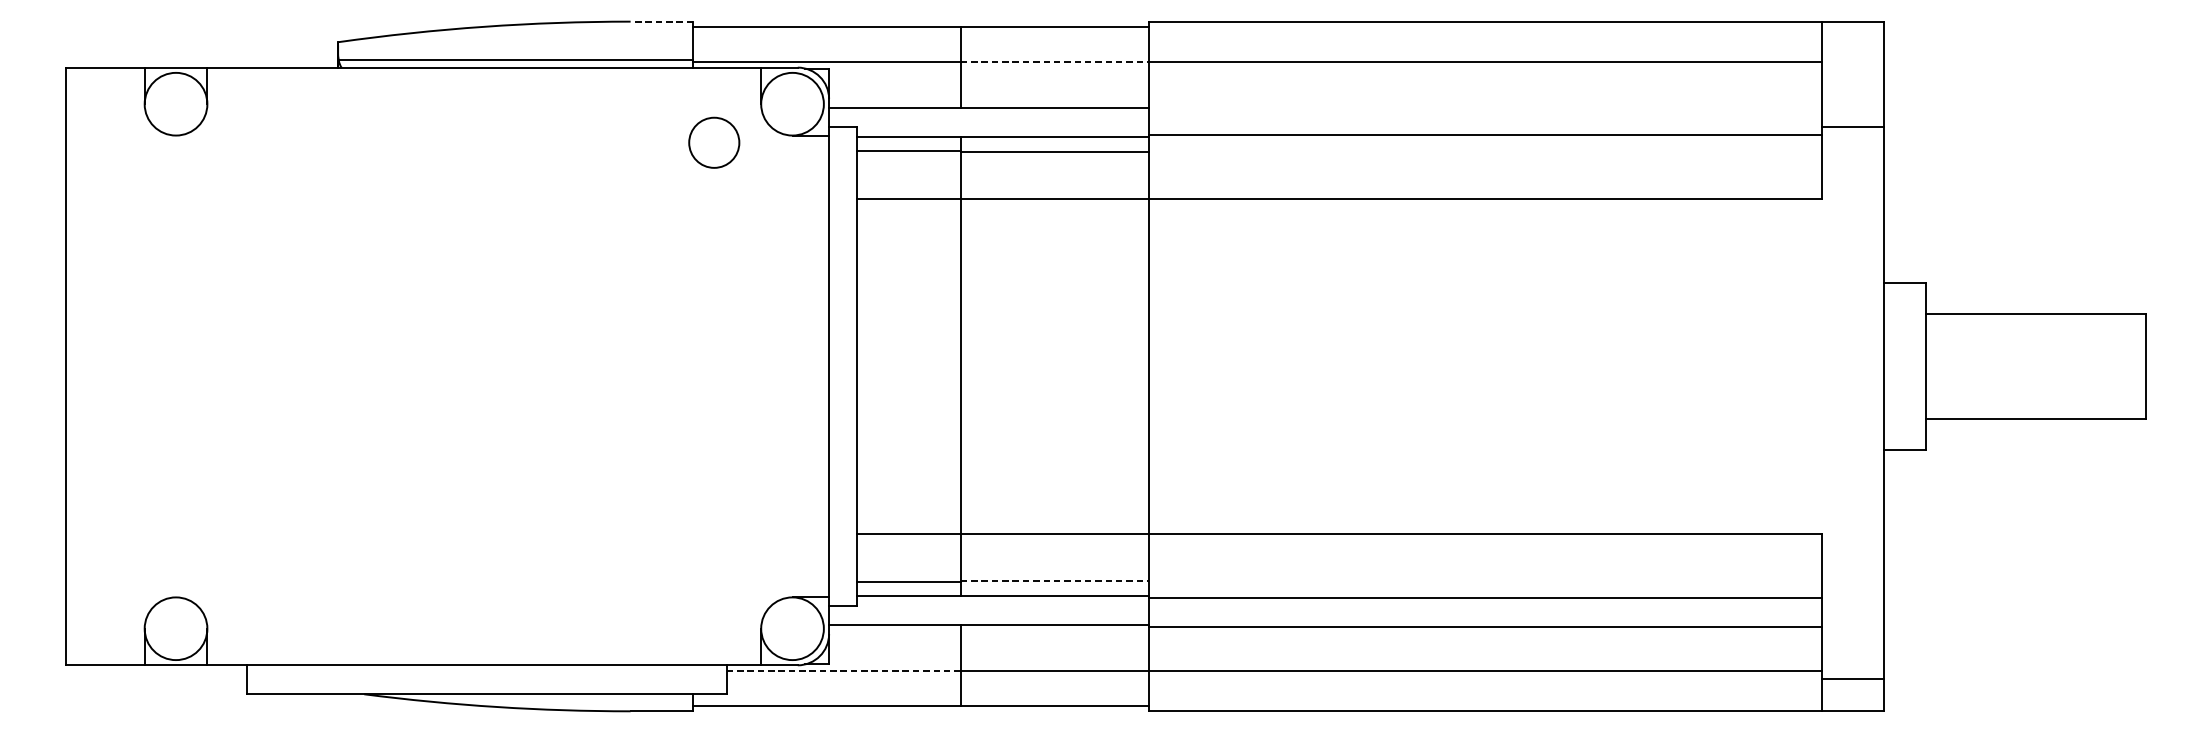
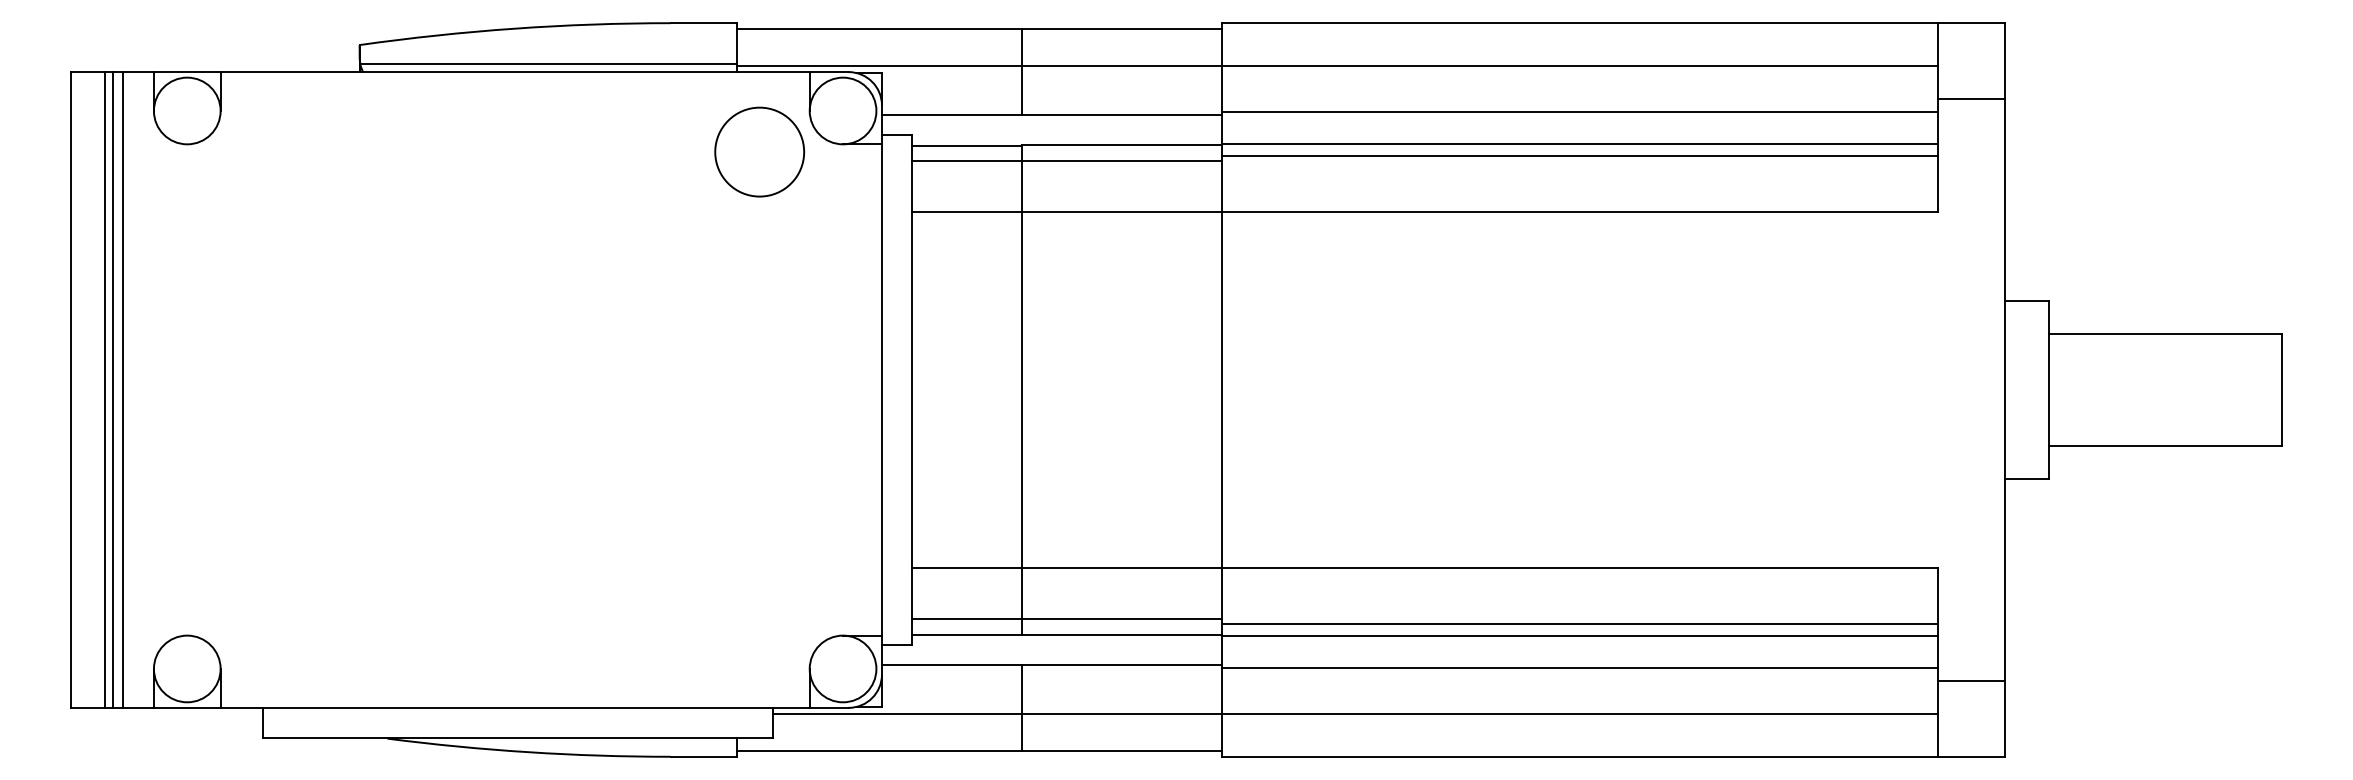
line: (661, 21) -> (703, 23), dashed -> solid
line: (1055, 61) -> (1122, 65), dashed -> solid
line: (1484, 105) -> (1579, 112), added
line: (1852, 127) -> (1970, 98), moved
circle: (713, 142) -> (759, 151), size x1.67
line: (1484, 146) -> (1579, 156), added
line: (99, 366) -> (105, 389), added
line: (105, 366) -> (112, 389), added
line: (116, 366) -> (123, 389), added
line: (1055, 581) -> (1122, 618), dashed -> solid
line: (1484, 586) -> (1579, 623), added
line: (843, 671) -> (897, 714), dashed -> solid
line: (1852, 679) -> (1970, 681), moved

